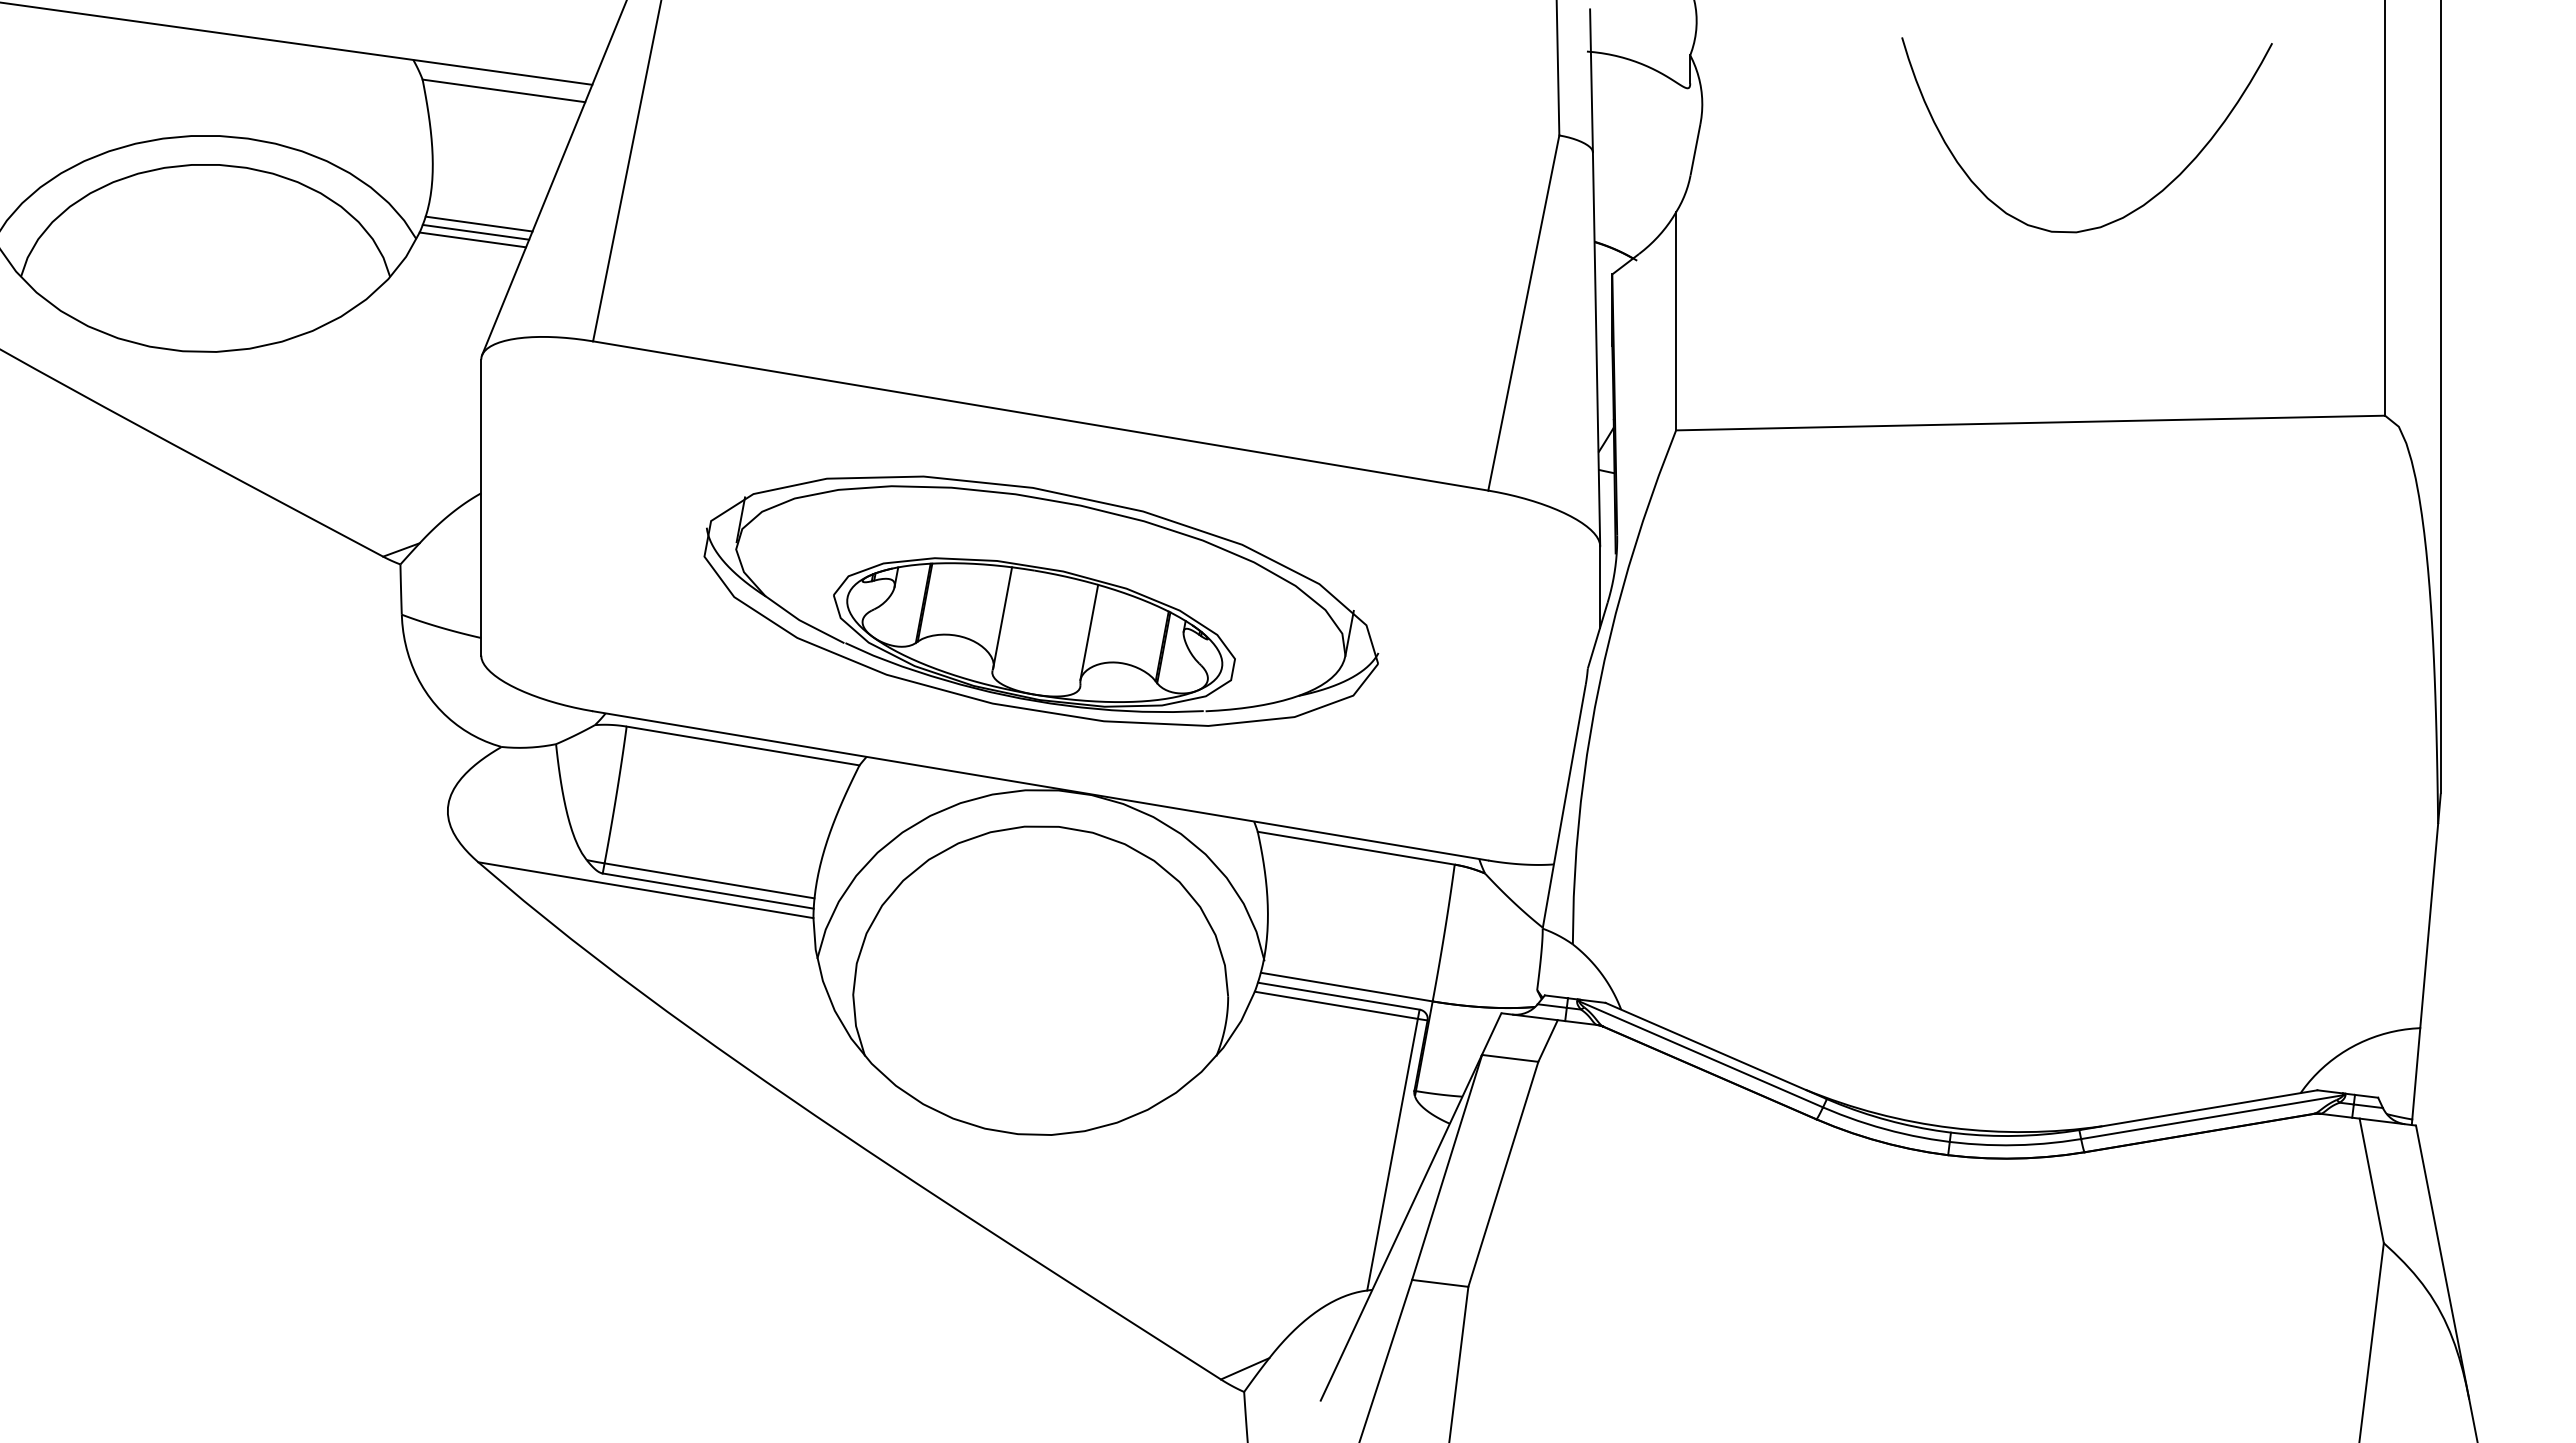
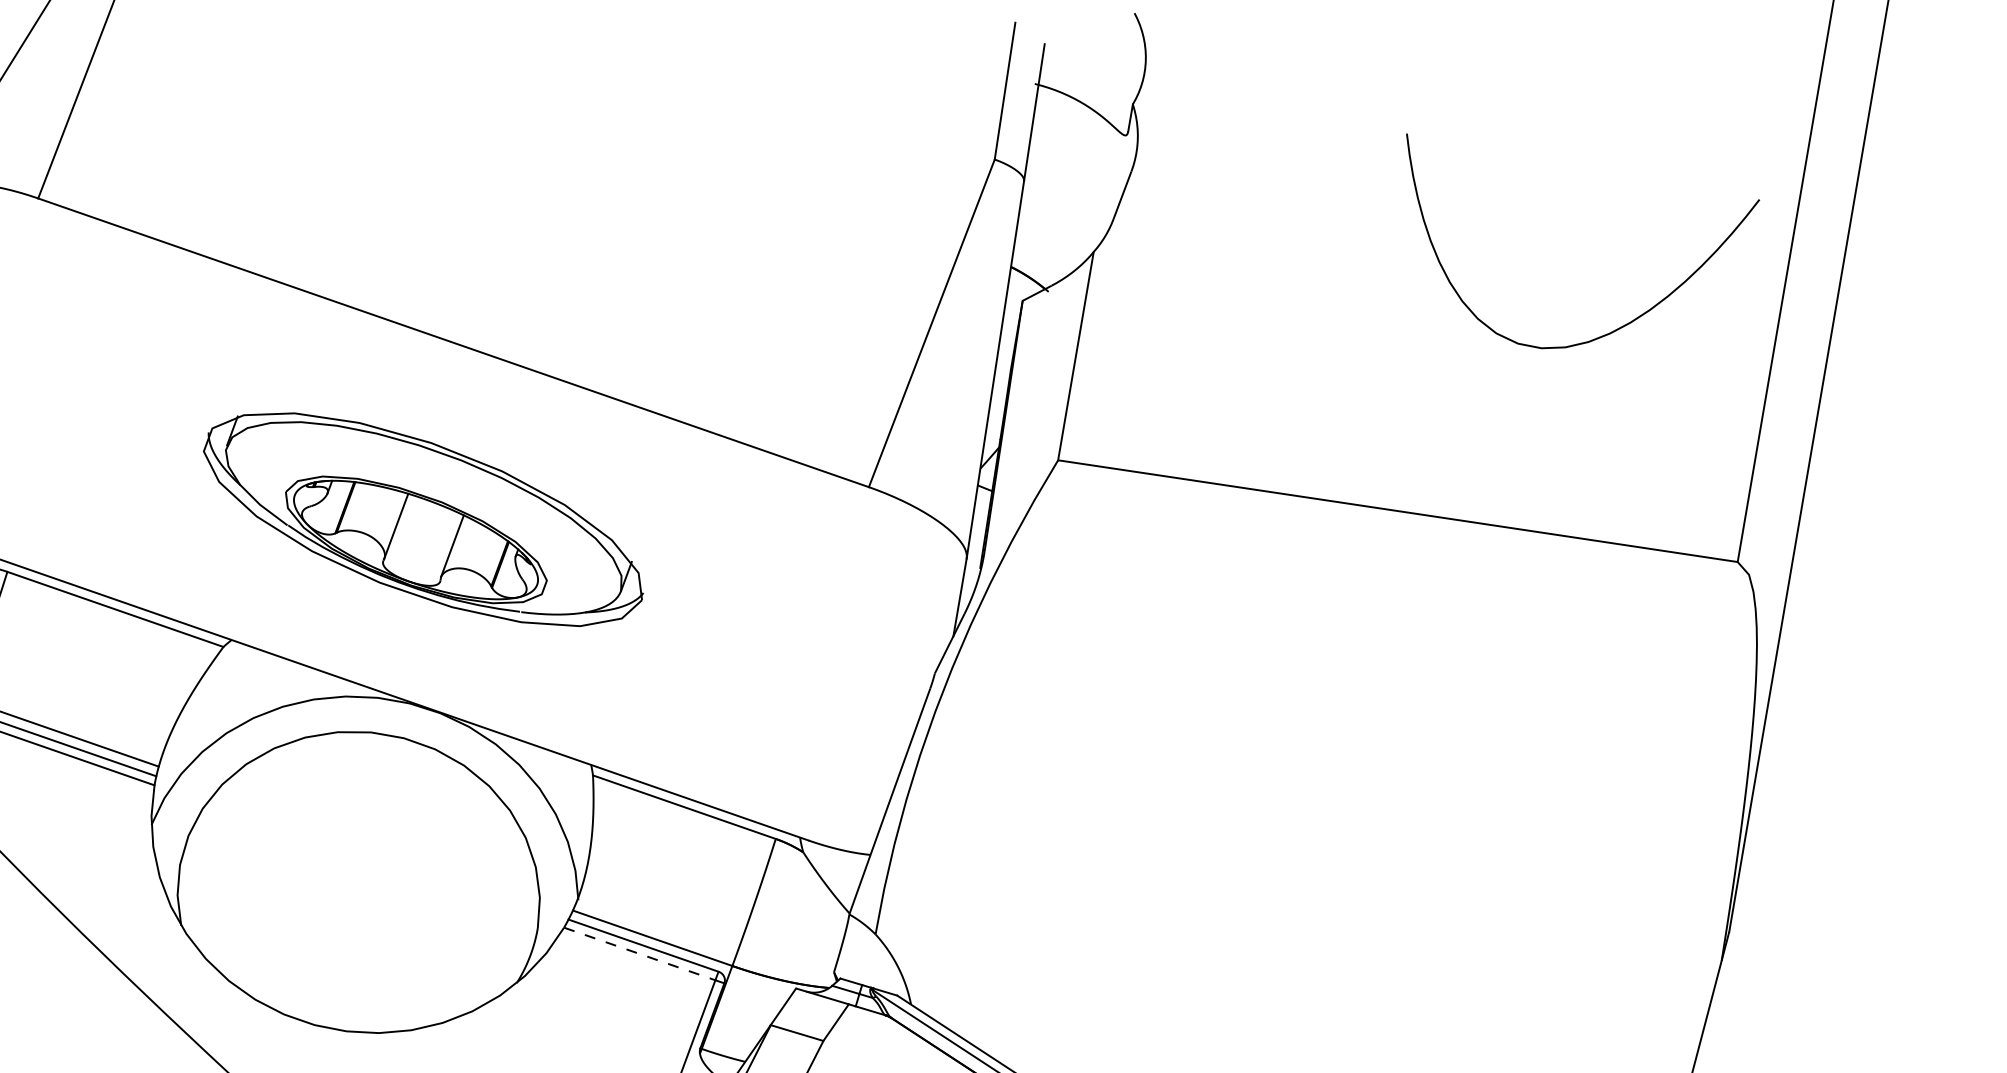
curve: (2129, 212) -> (1595, 337), moved
part: (1041, 600) -> (424, 519), size x0.7
line: (1336, 1005) -> (639, 954), solid -> dashed

